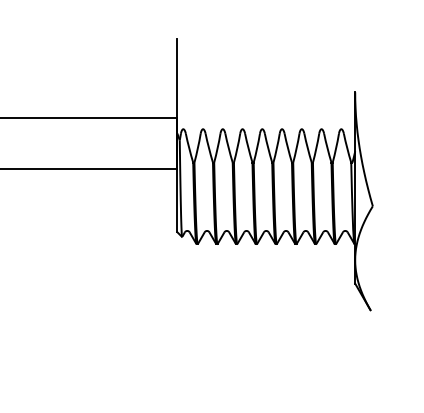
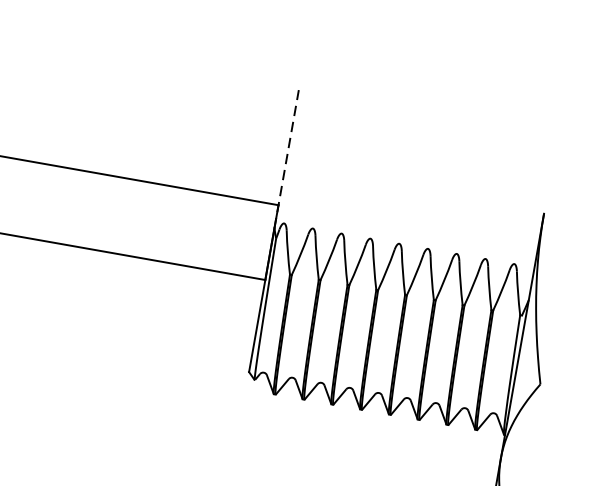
line: (177, 85) -> (286, 158), solid -> dashed

